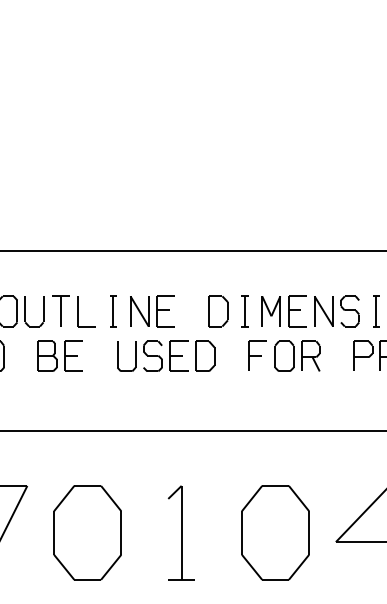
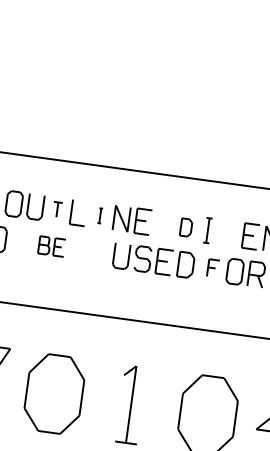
part: (60, 310) -> (57, 209), size x0.6
part: (113, 311) -> (100, 215), size x0.6
part: (218, 311) -> (186, 227), size x0.7
part: (270, 311) -> (228, 233), removed
part: (59, 355) -> (51, 245), size x0.7
part: (166, 355) -> (154, 259), moved
part: (257, 355) -> (213, 268), size x0.7

